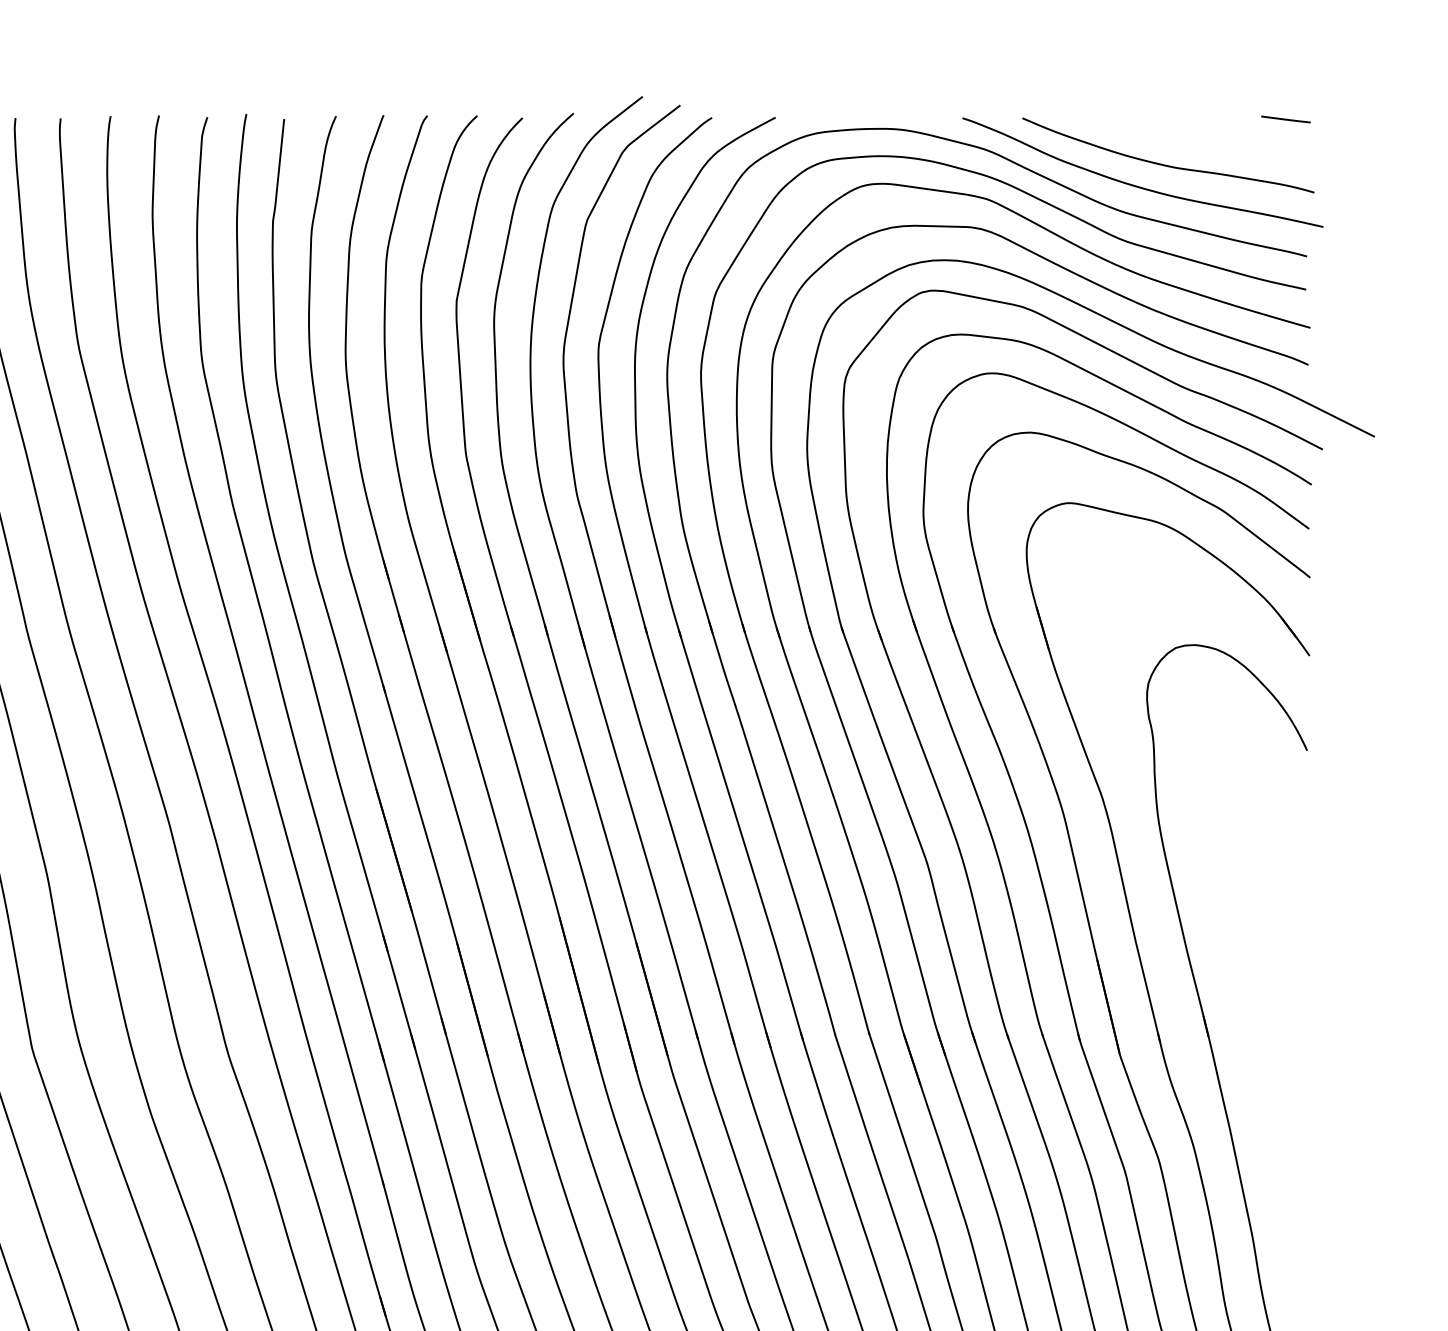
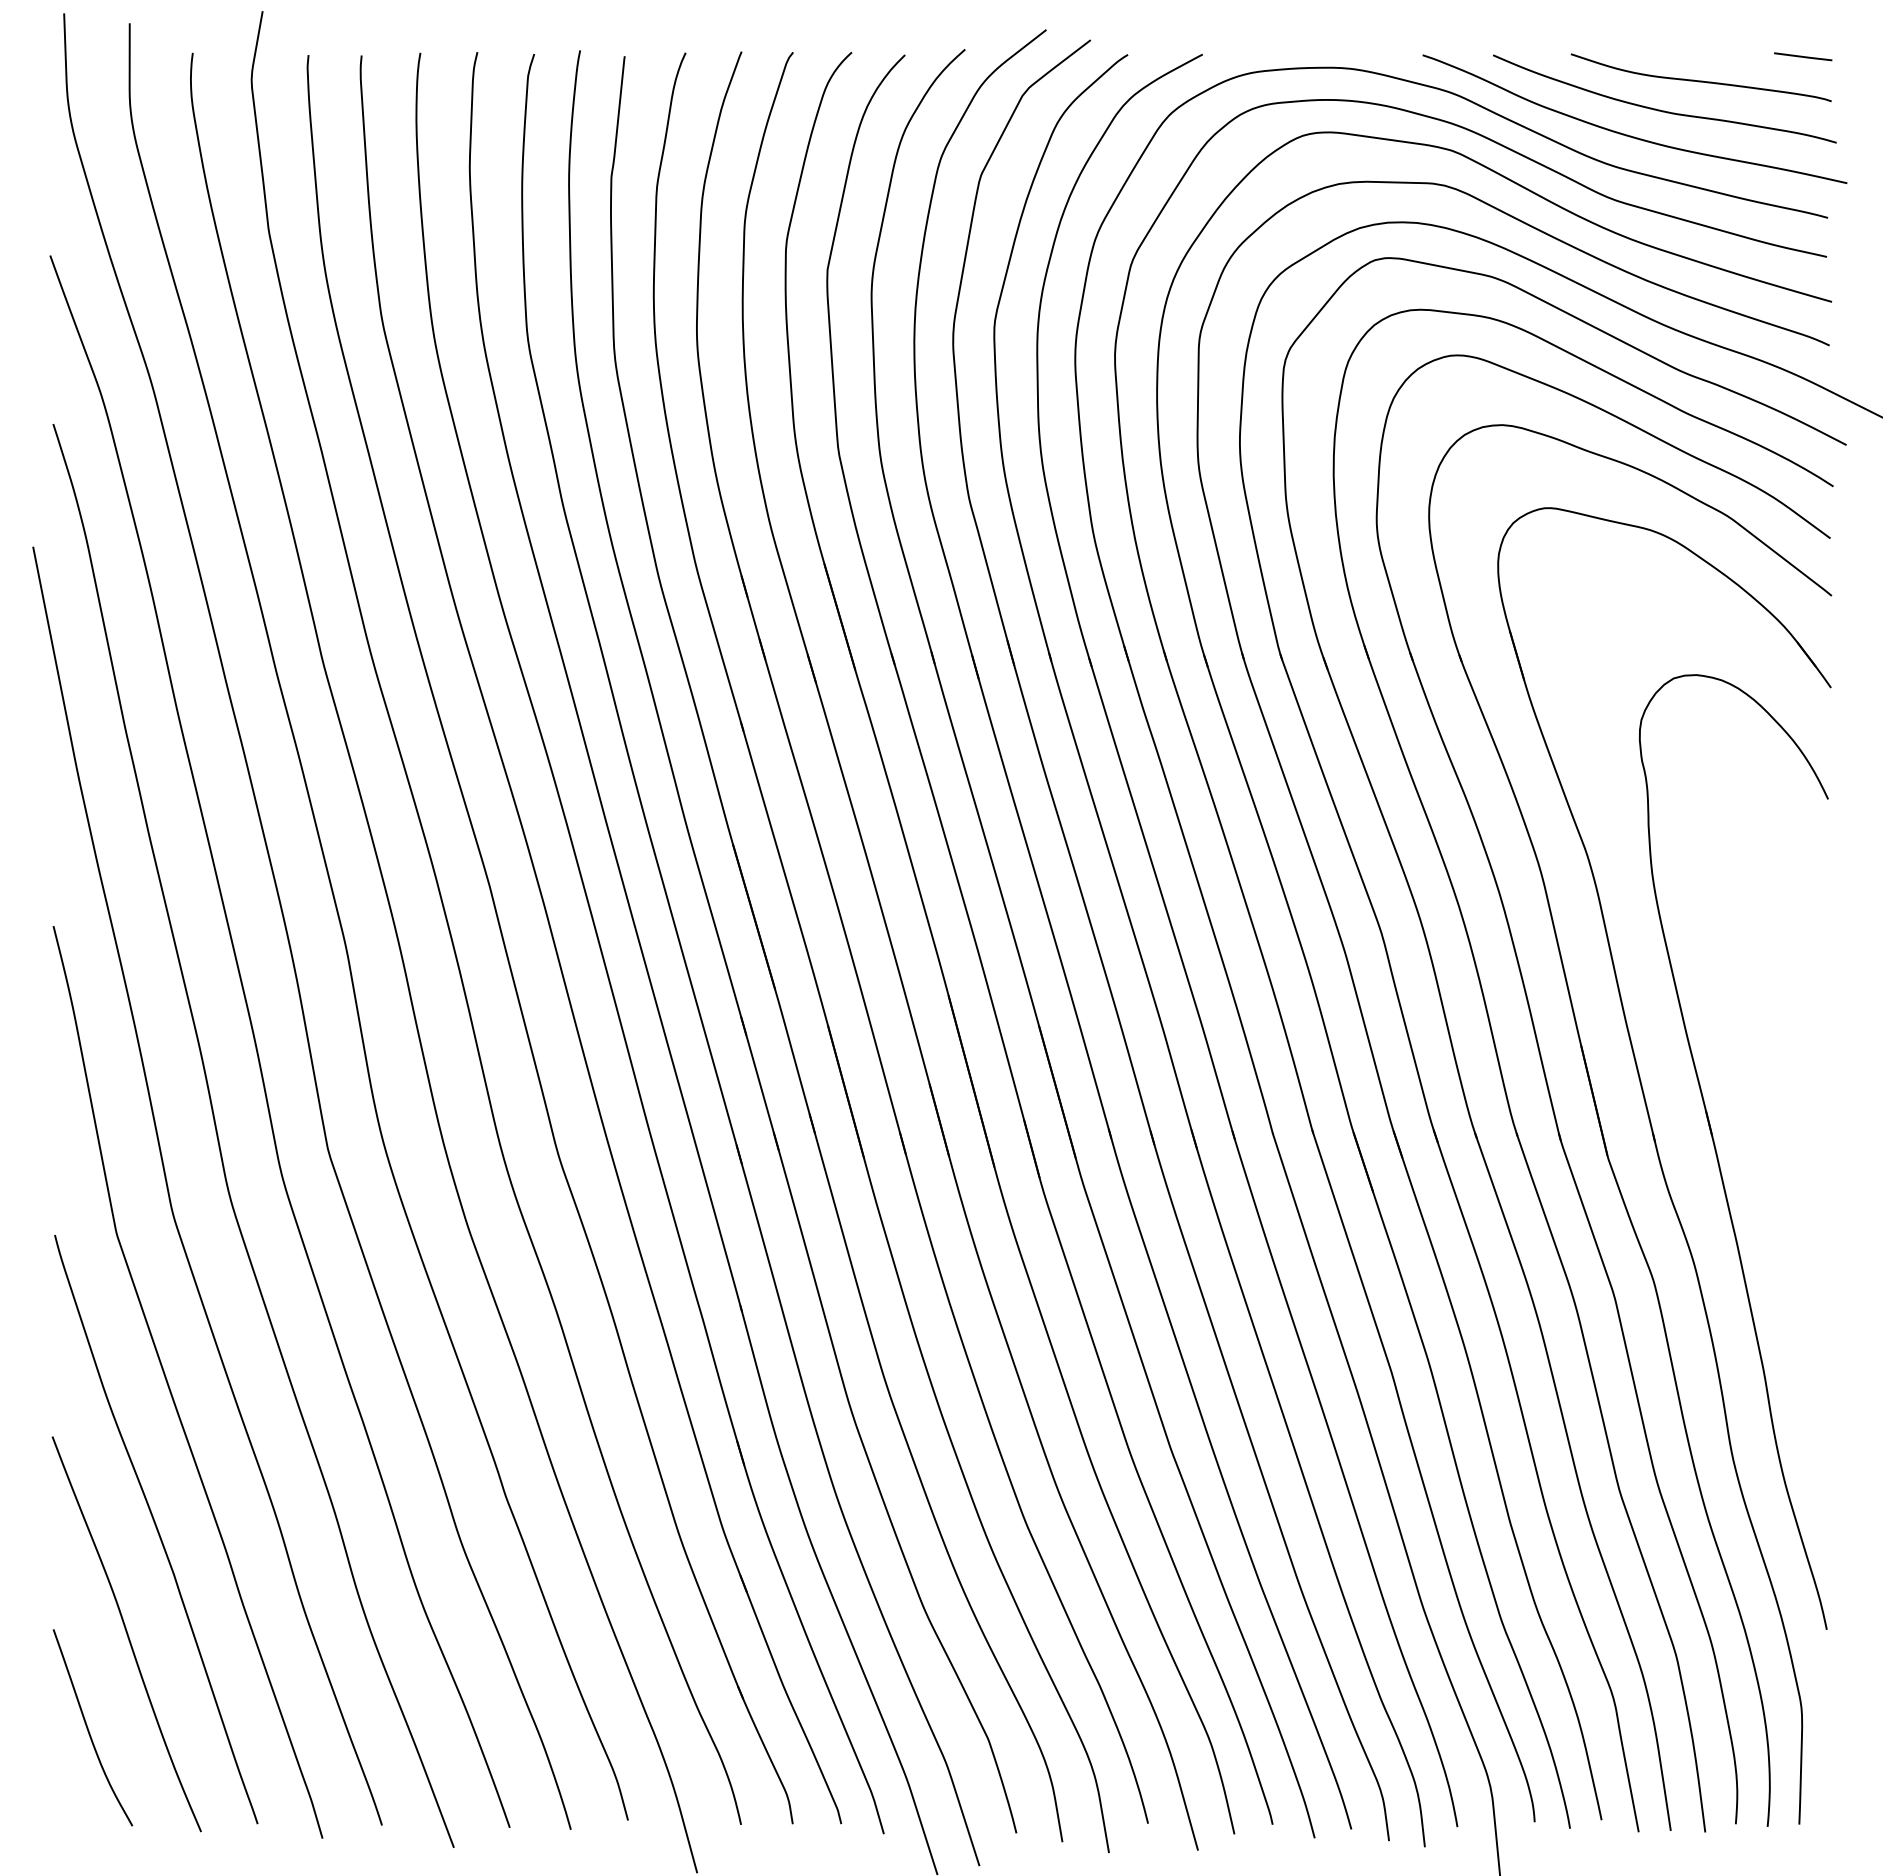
curve: (1198, 139) -> (1700, 80), added

